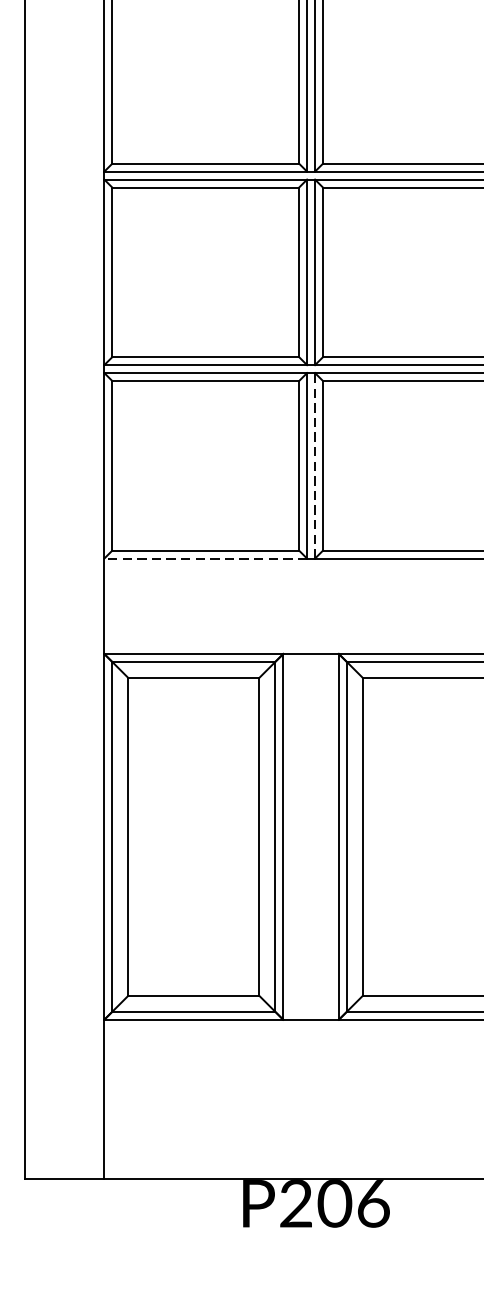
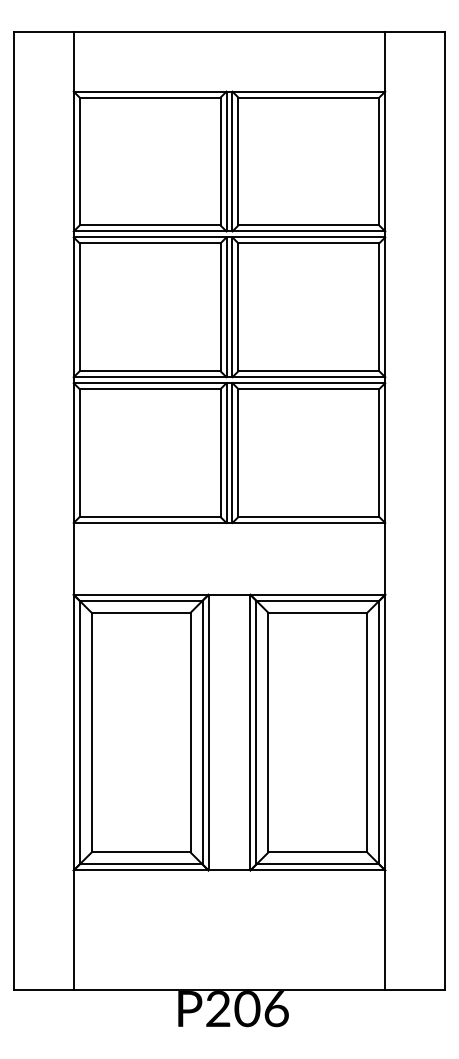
line: (315, 466) -> (232, 453), dashed -> solid
line: (204, 557) -> (149, 522), dashed -> solid

